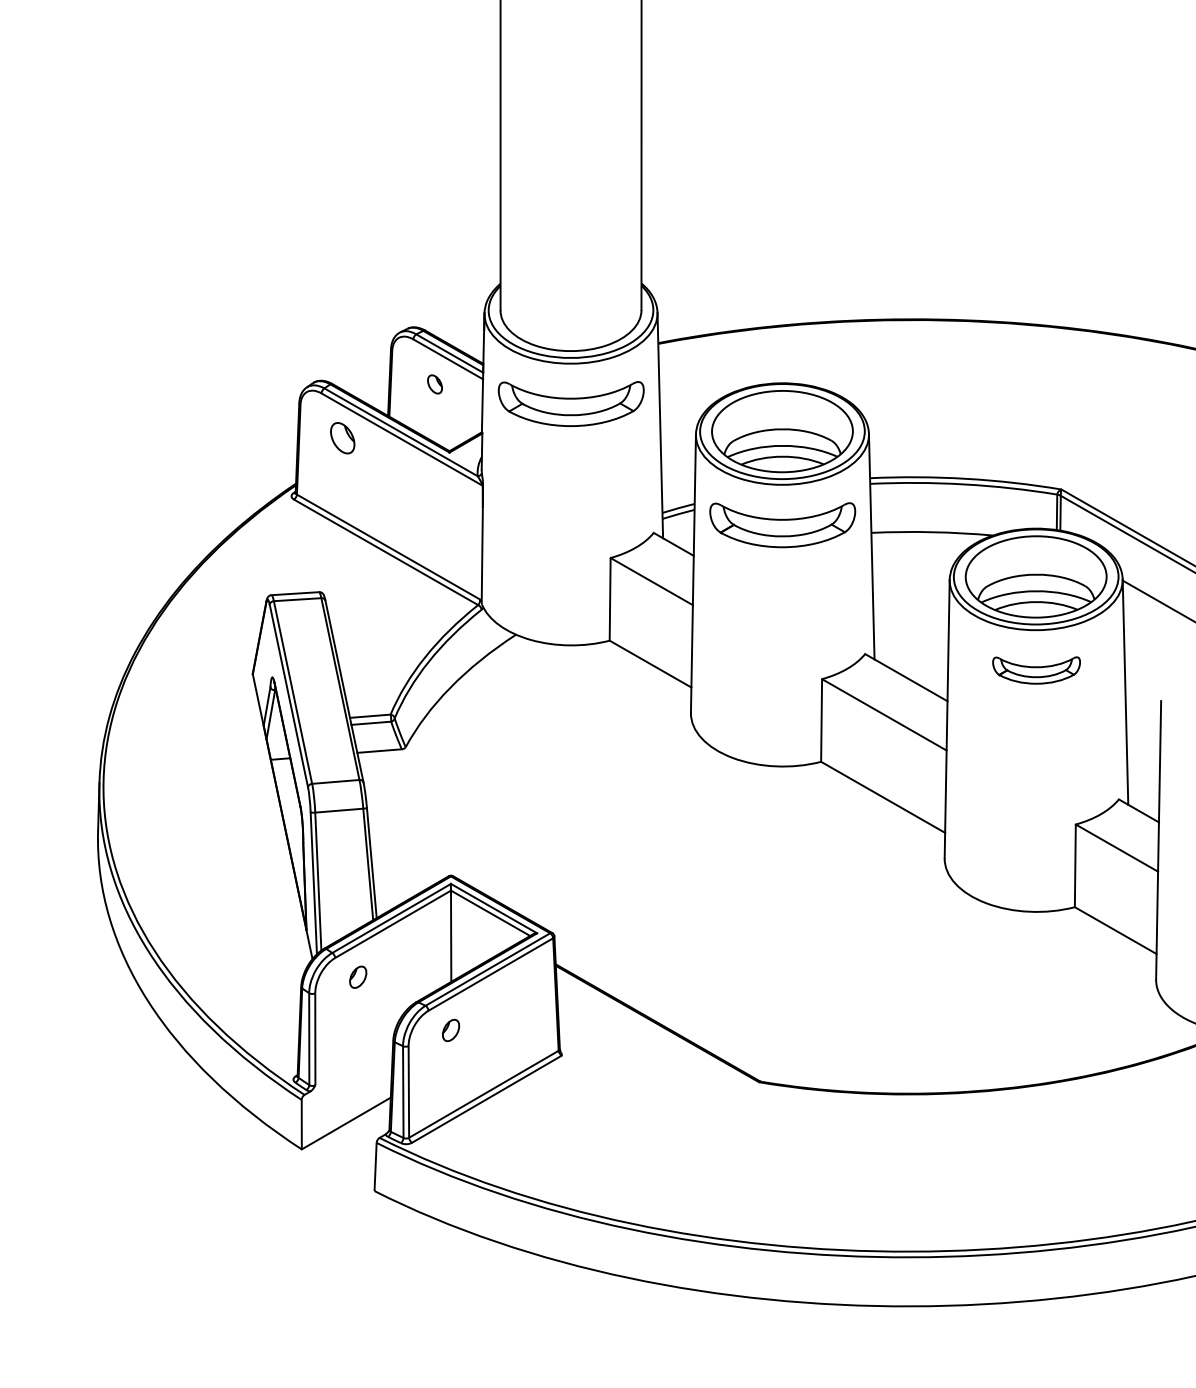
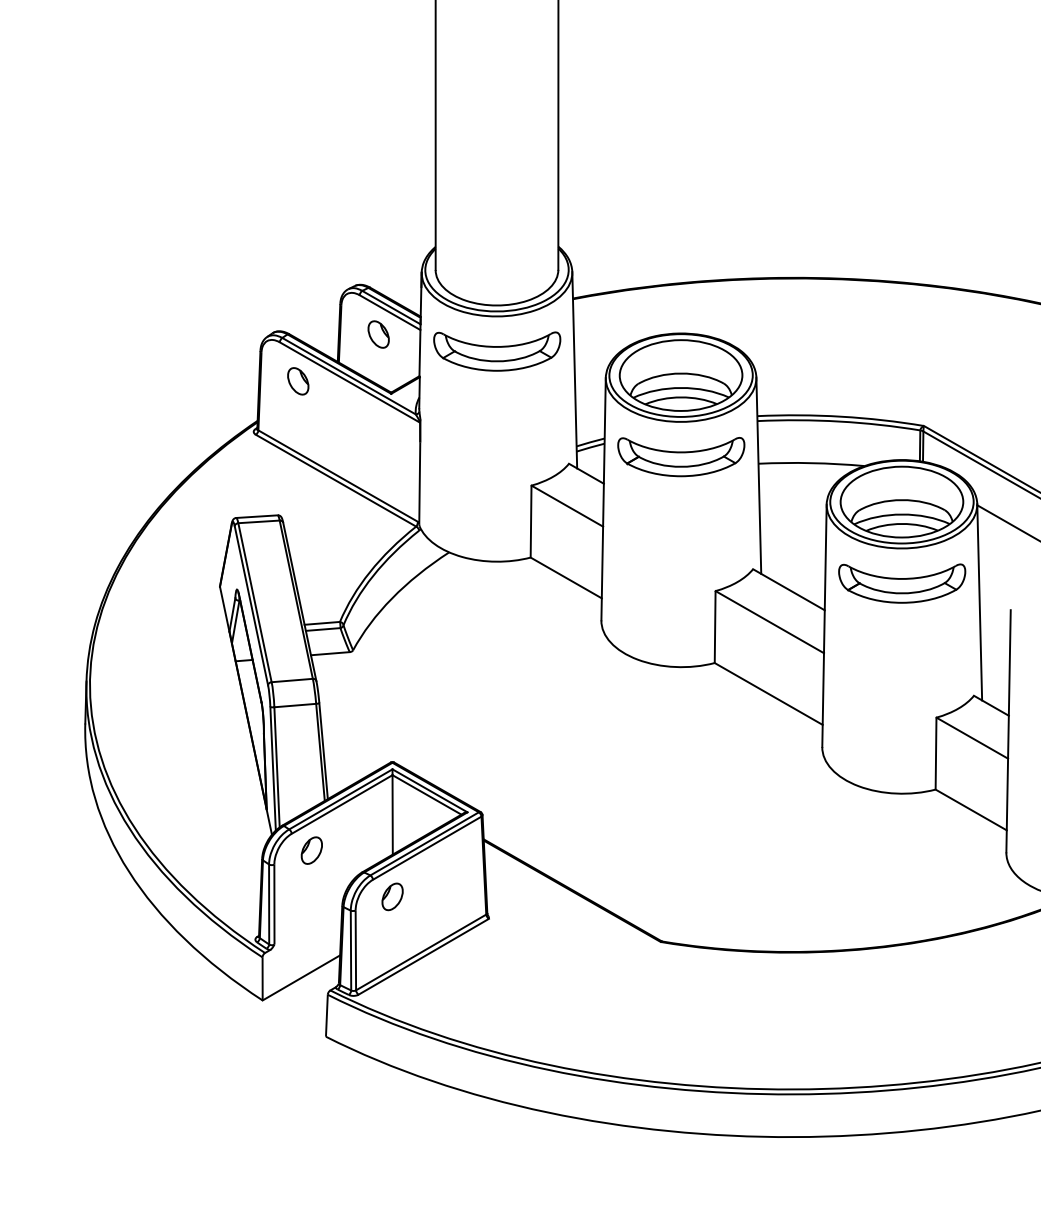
part: (434, 384) -> (378, 334), size x1.67
part: (1036, 670) -> (902, 583), size x1.67
part: (357, 977) -> (311, 850), size x1.43
part: (450, 1029) -> (392, 896), size x1.43

